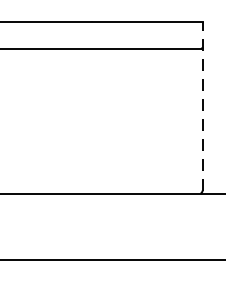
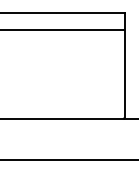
line: (202, 106) -> (124, 65), dashed -> solid

